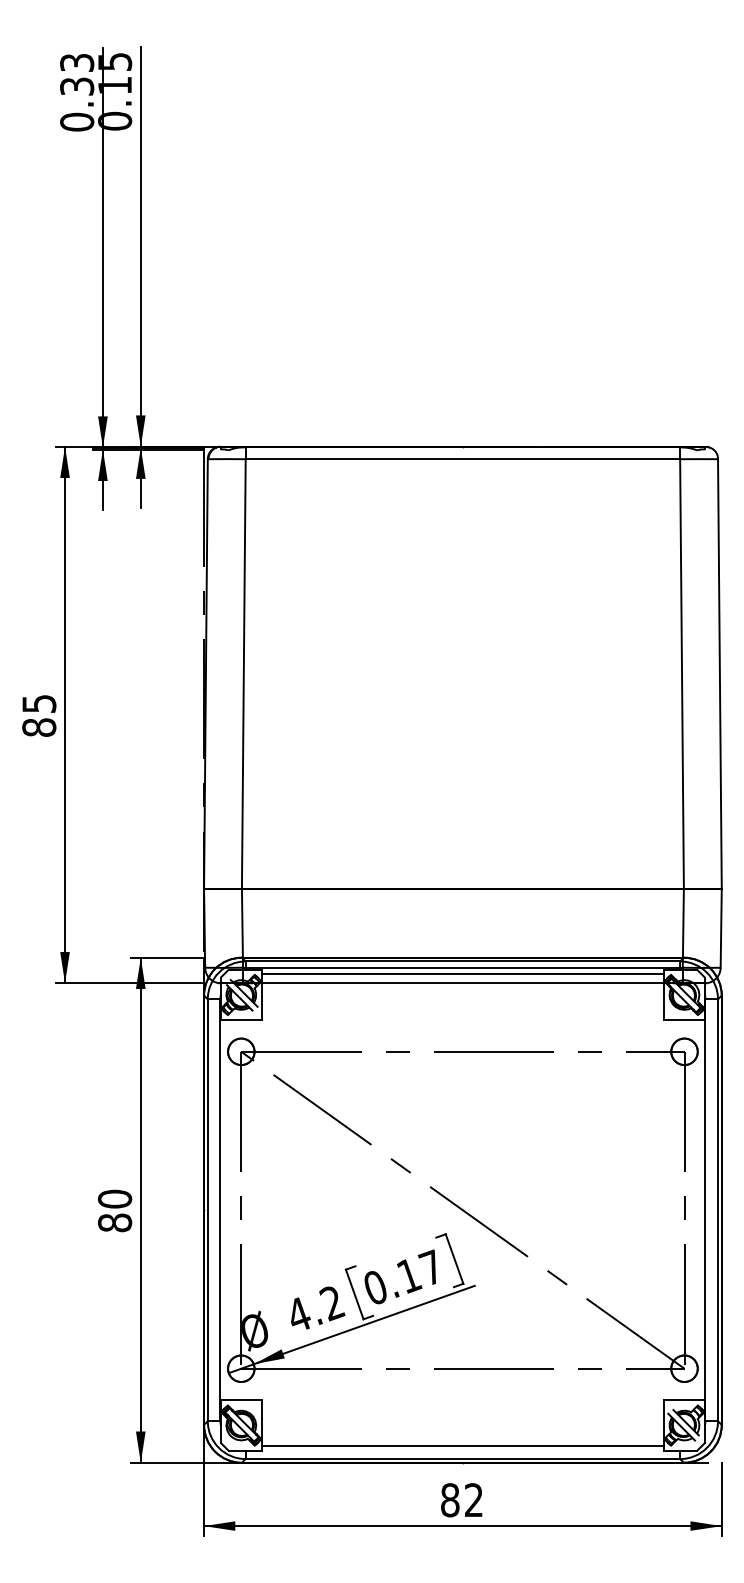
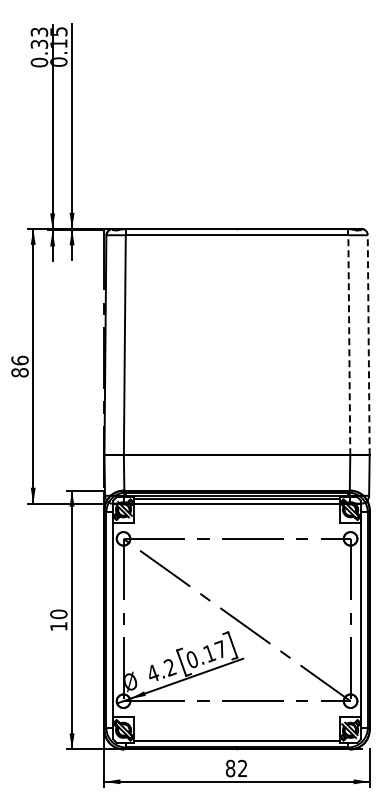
line: (682, 674) -> (349, 345), solid -> dashed
line: (719, 674) -> (368, 345), solid -> dashed
text: (38, 703) -> (19, 360), 85 -> 86
text: (114, 1222) -> (58, 626), 80 -> 10

